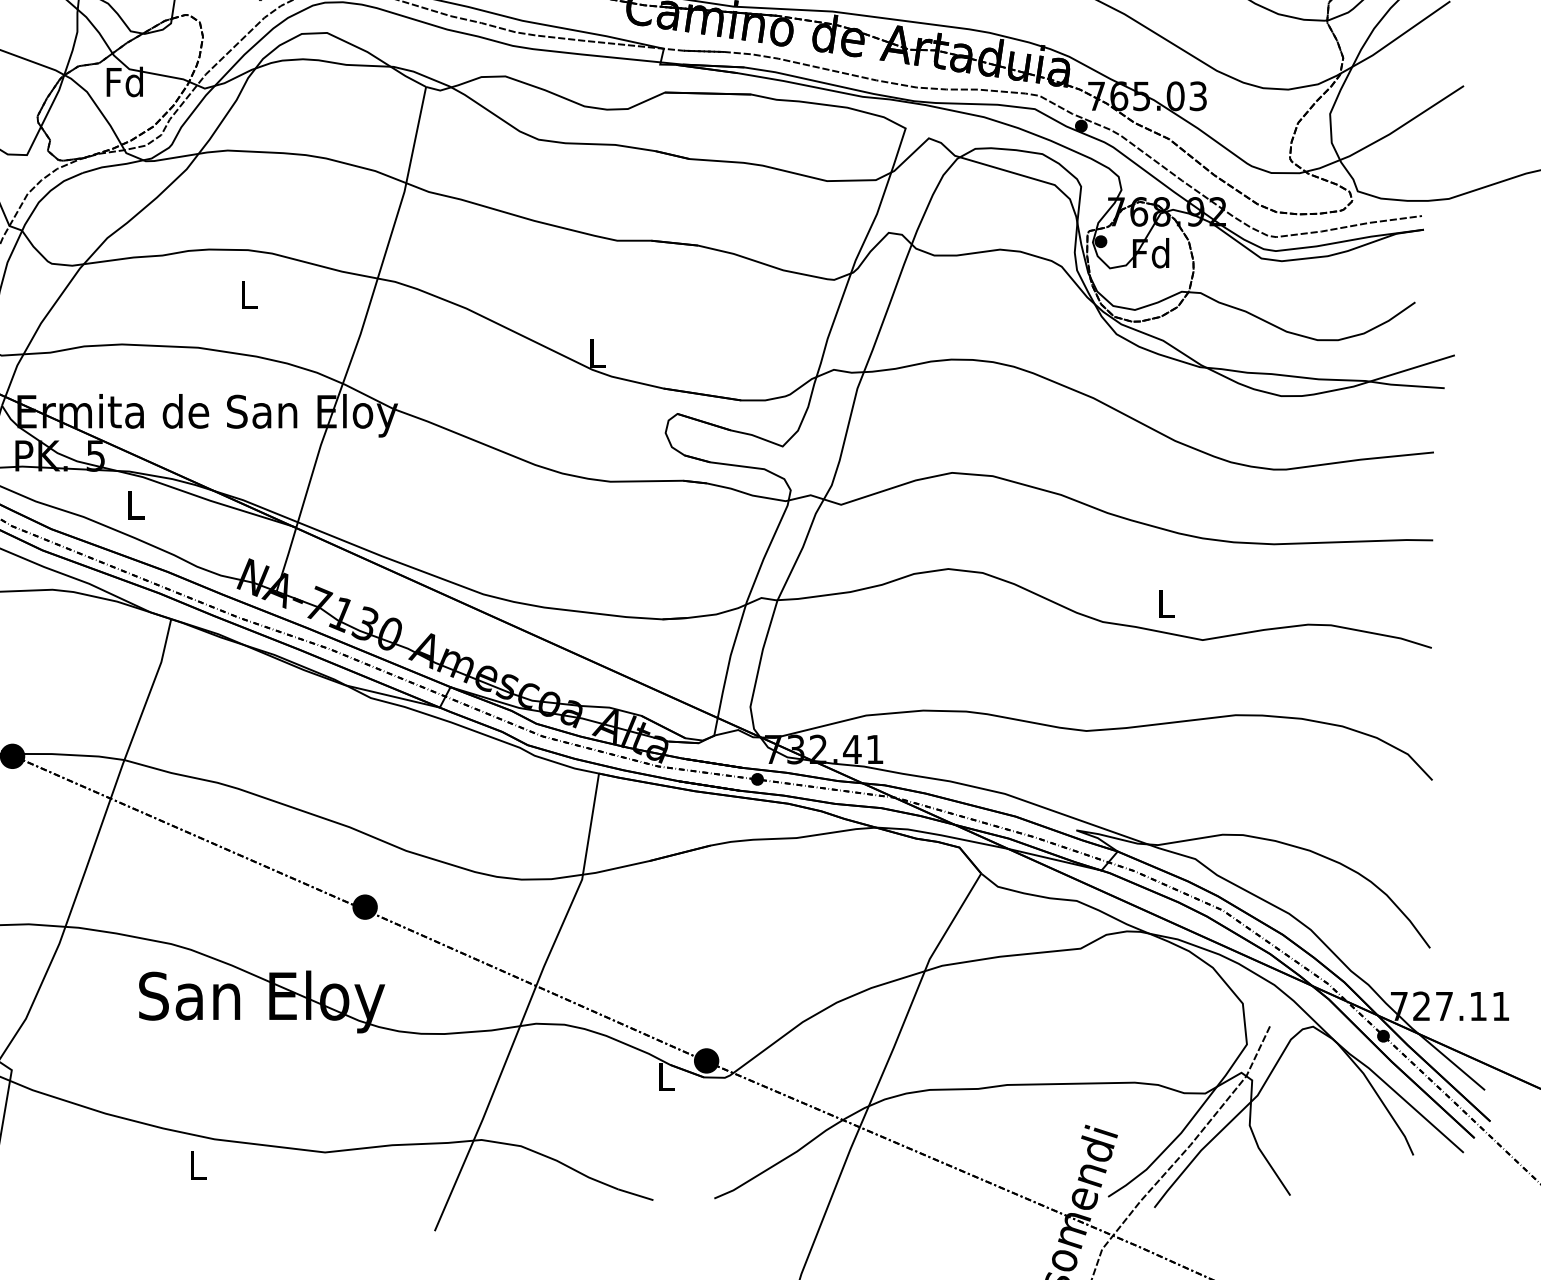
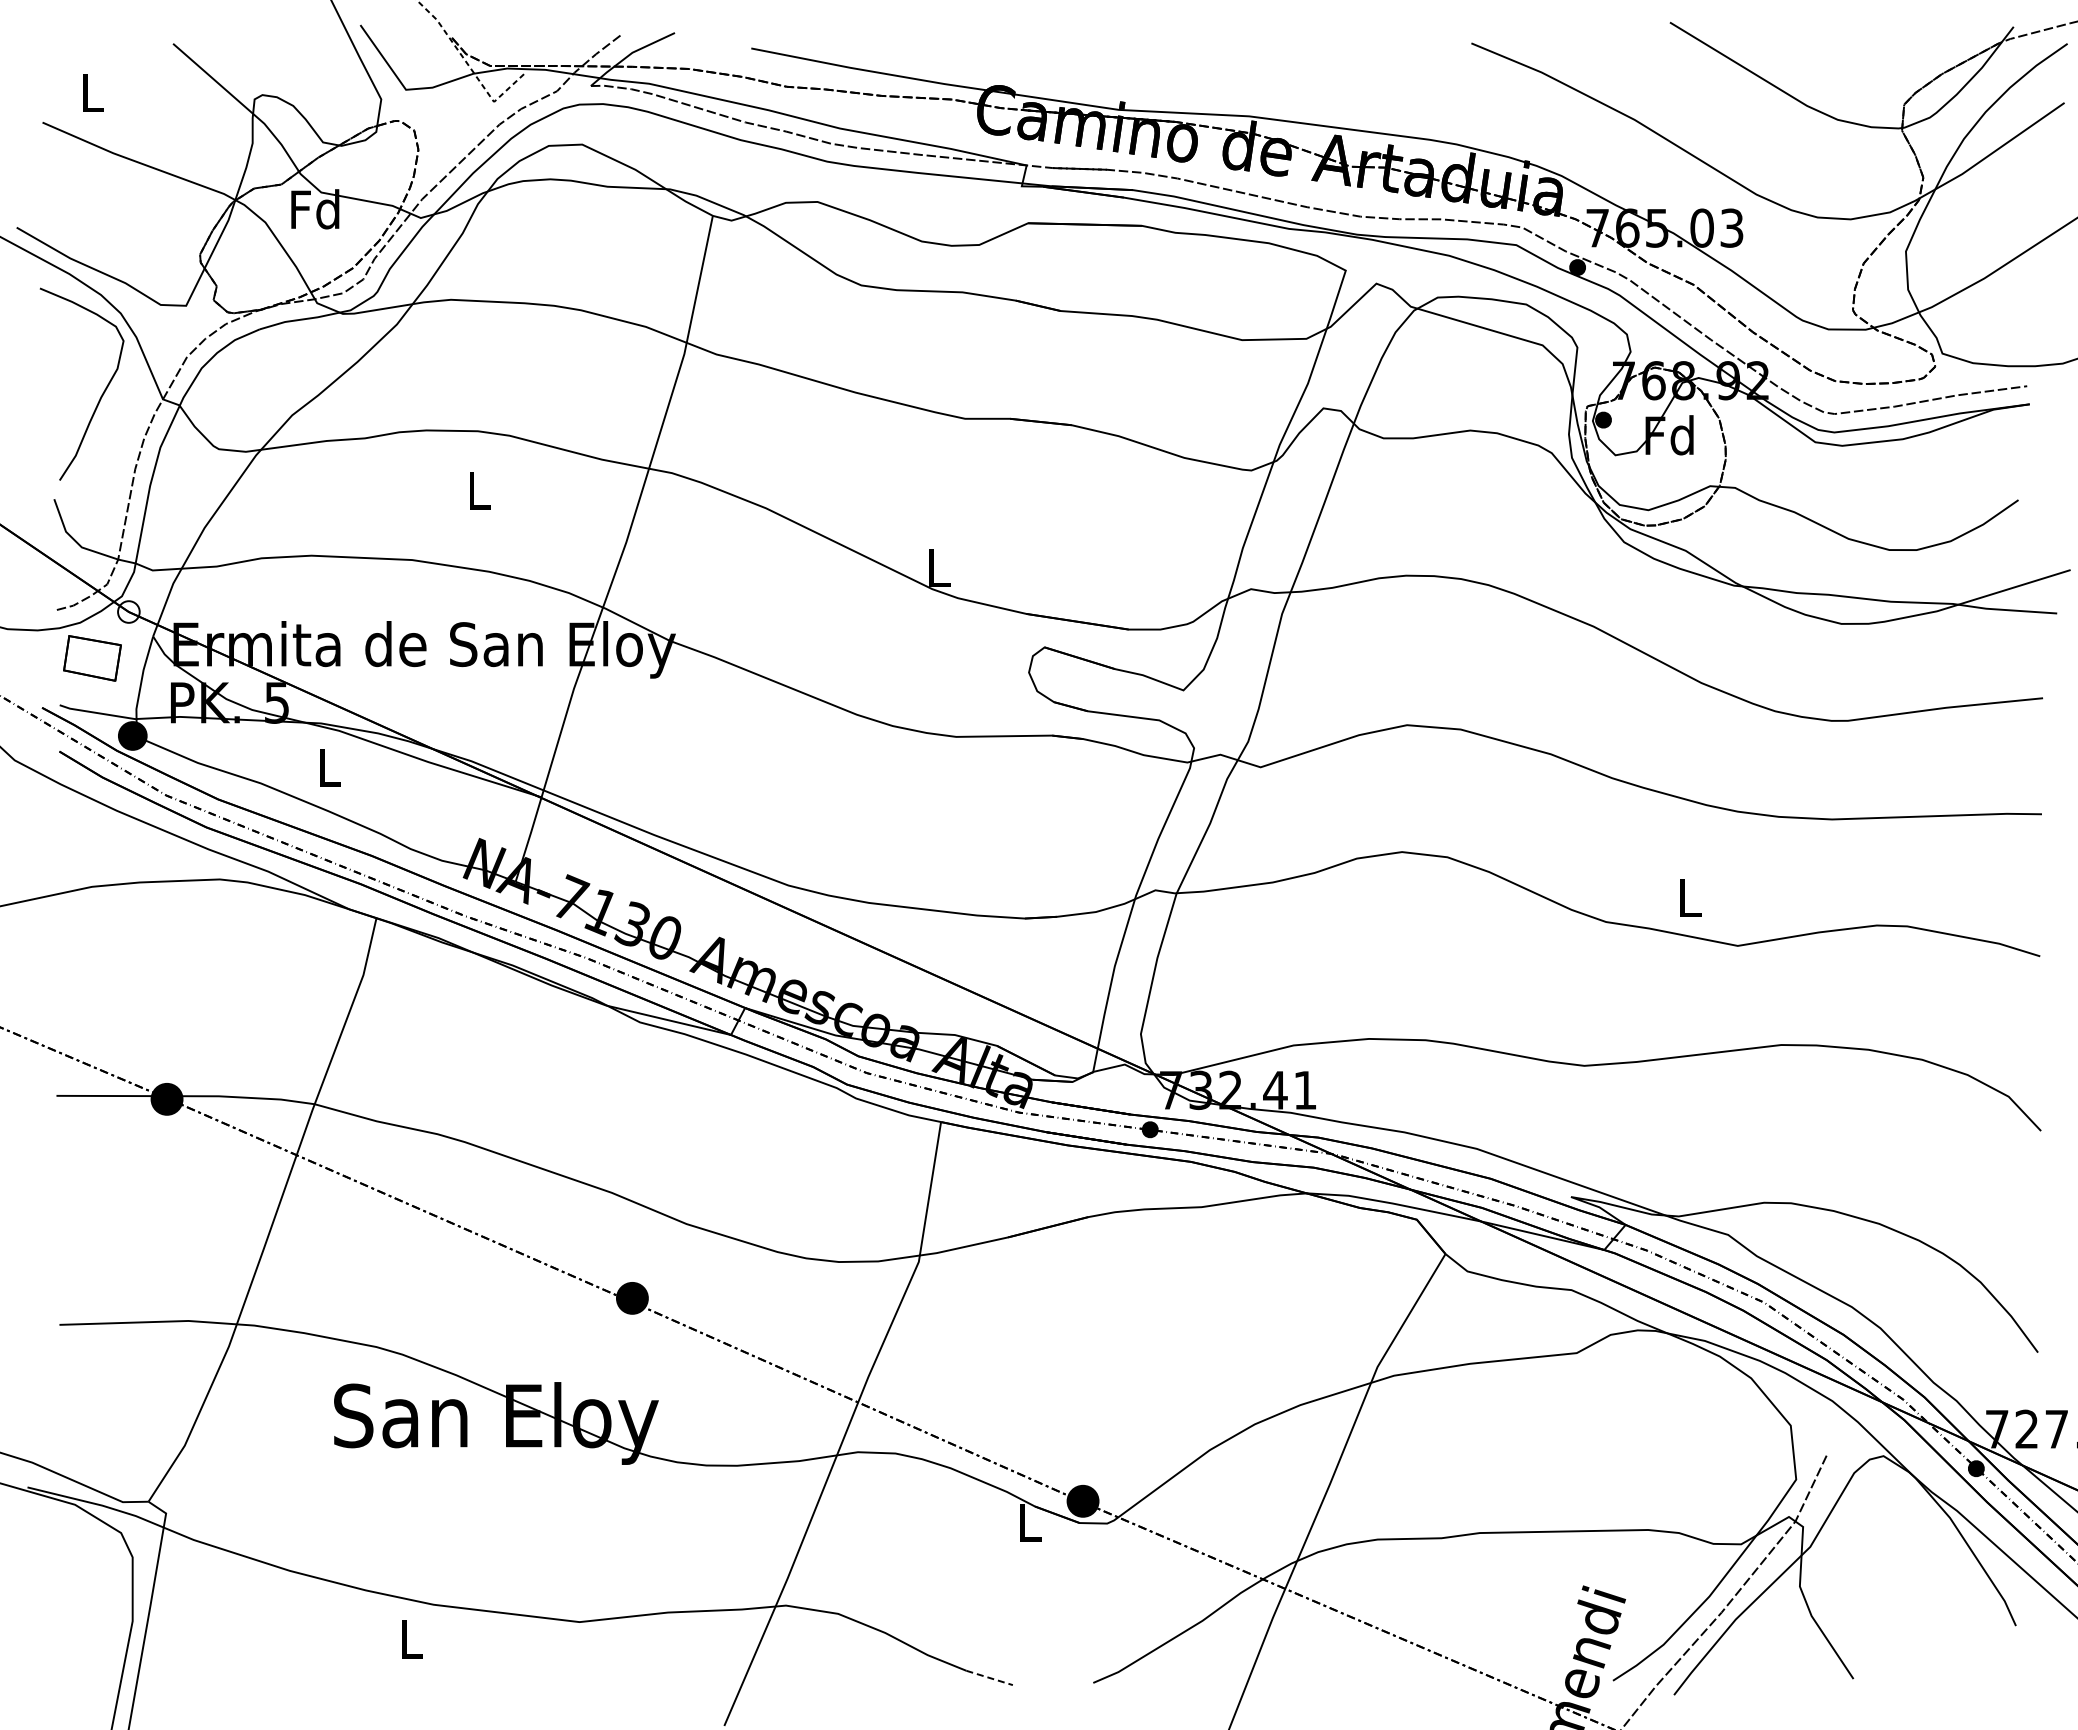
line: (636, 1195) -> (990, 1678), solid -> dashed

